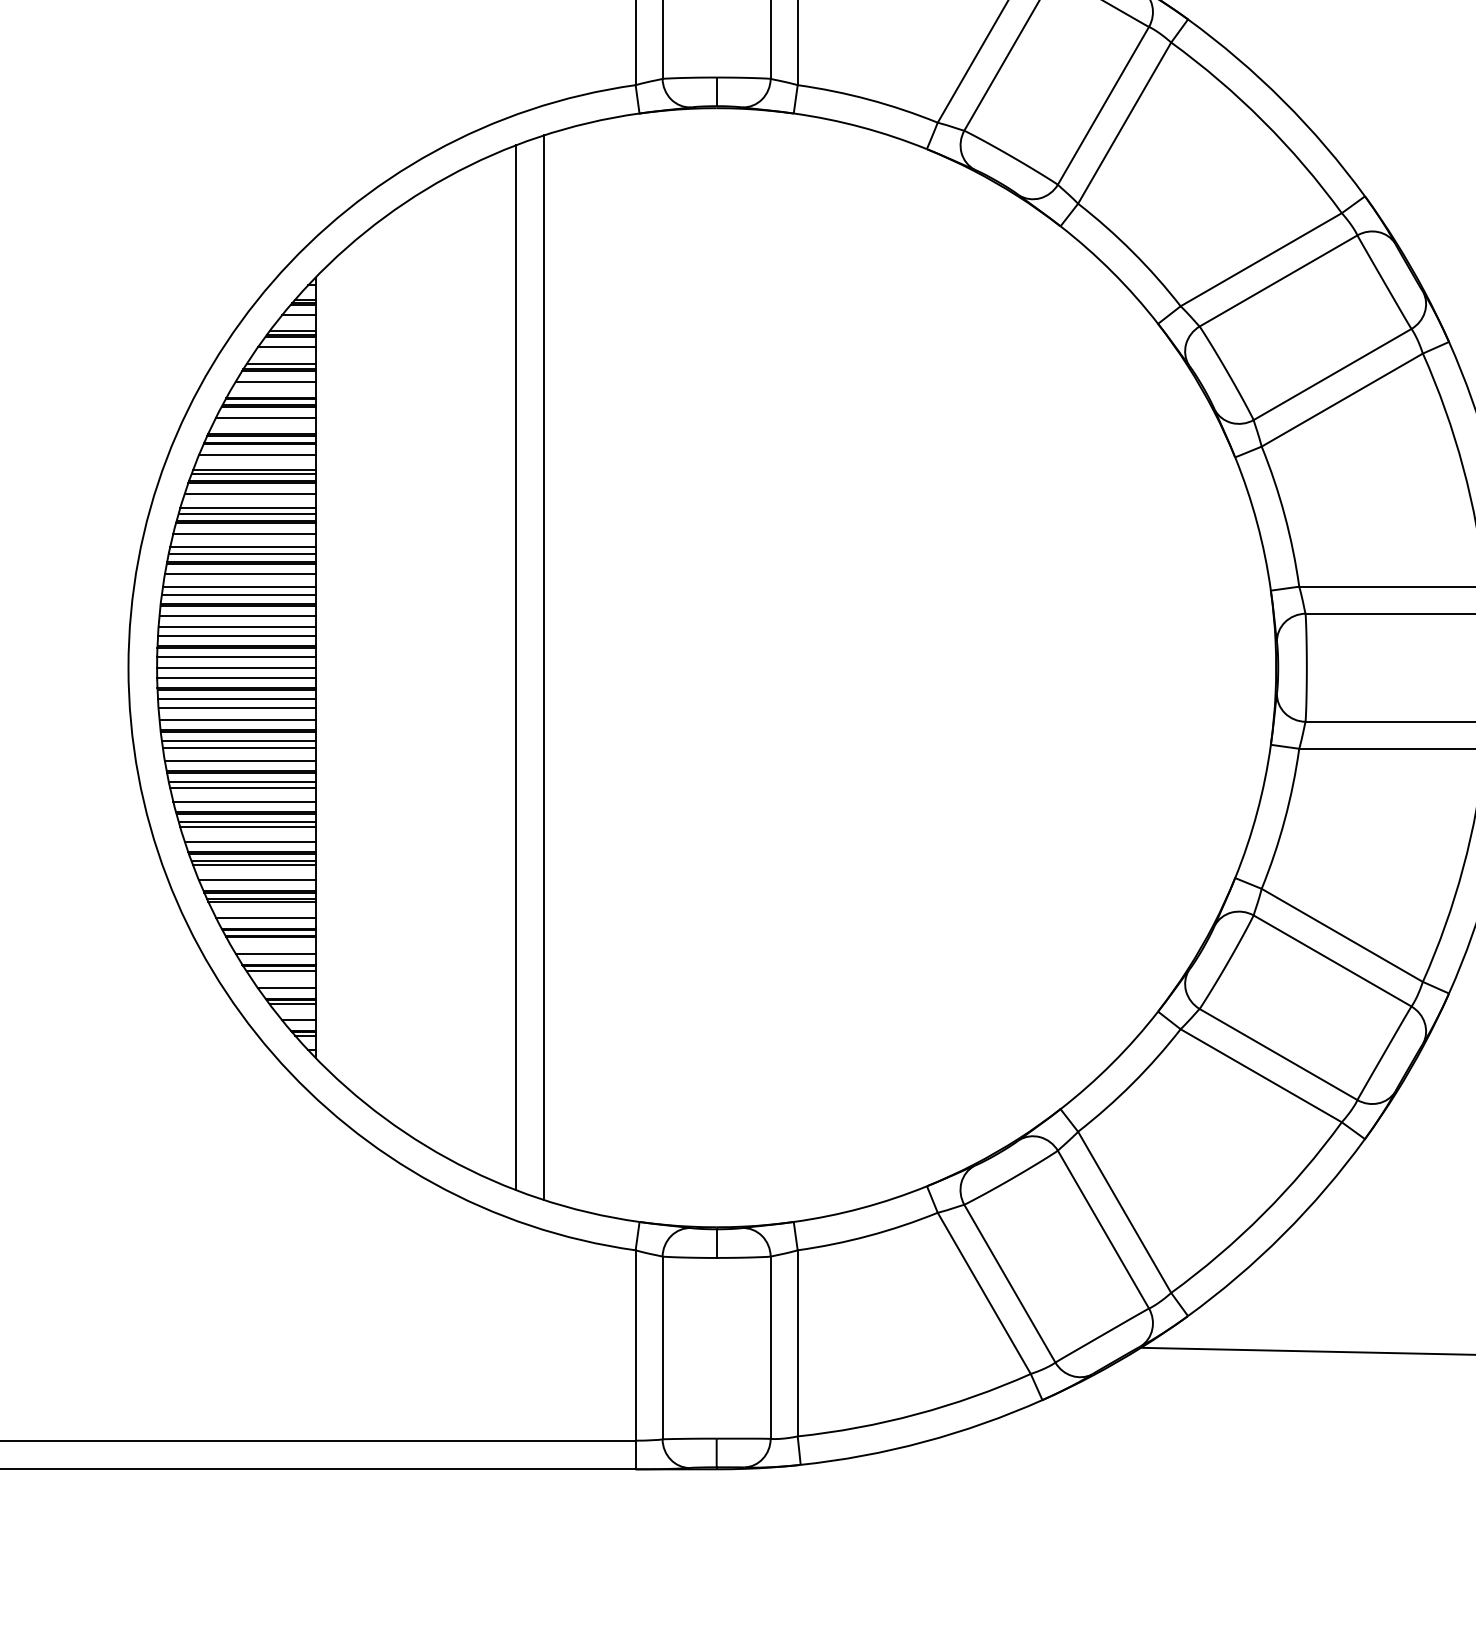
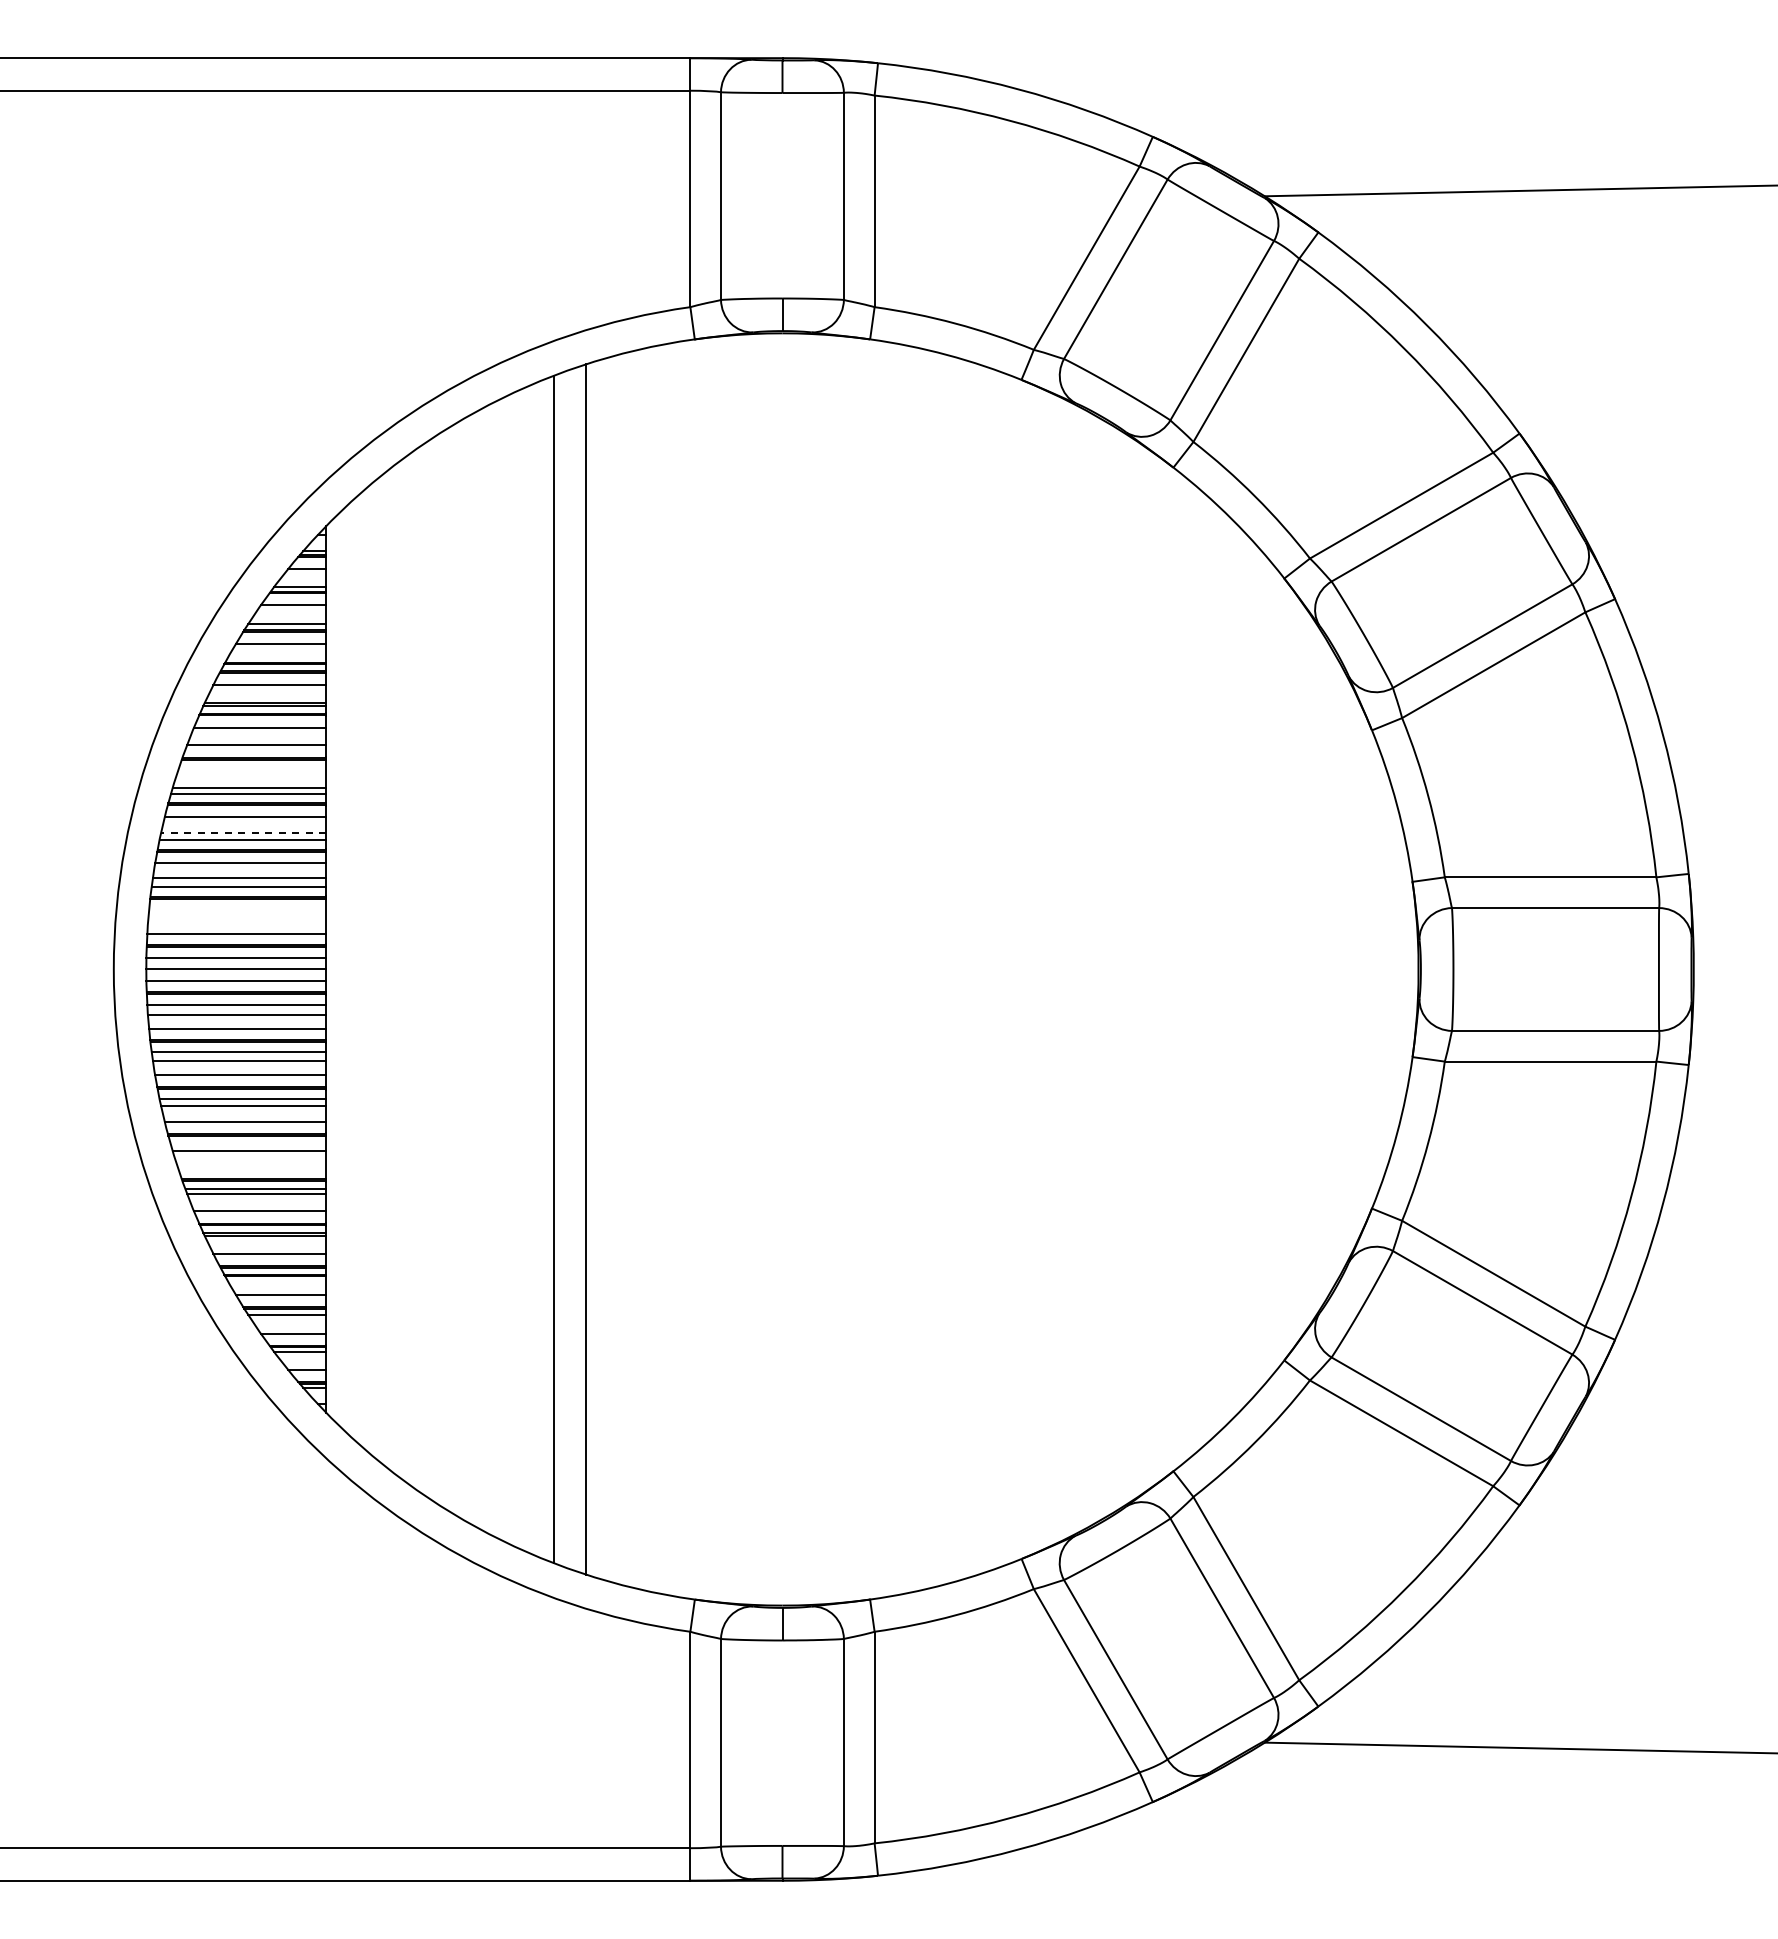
line: (253, 474) -> (255, 749), removed
line: (249, 493) -> (251, 771), removed
line: (242, 547) -> (243, 832), solid -> dashed
line: (237, 615) -> (237, 910), removed
line: (237, 627) -> (237, 923), removed
line: (246, 821) -> (248, 1144), removed
line: (249, 841) -> (251, 1167), removed

